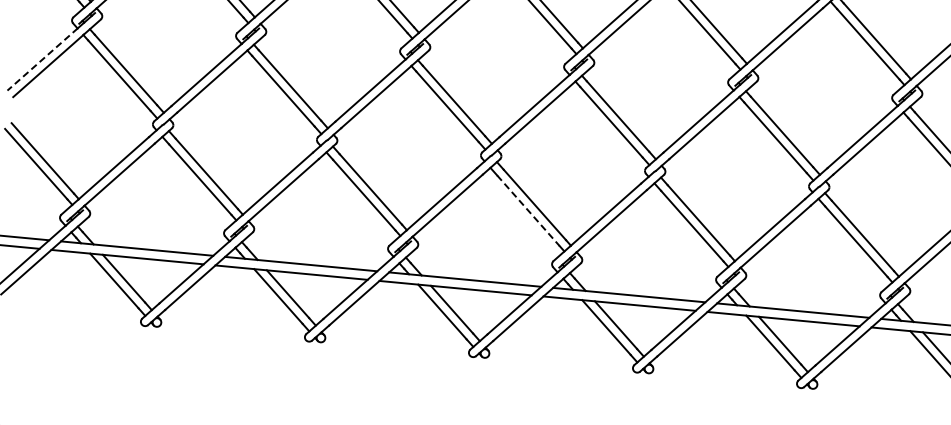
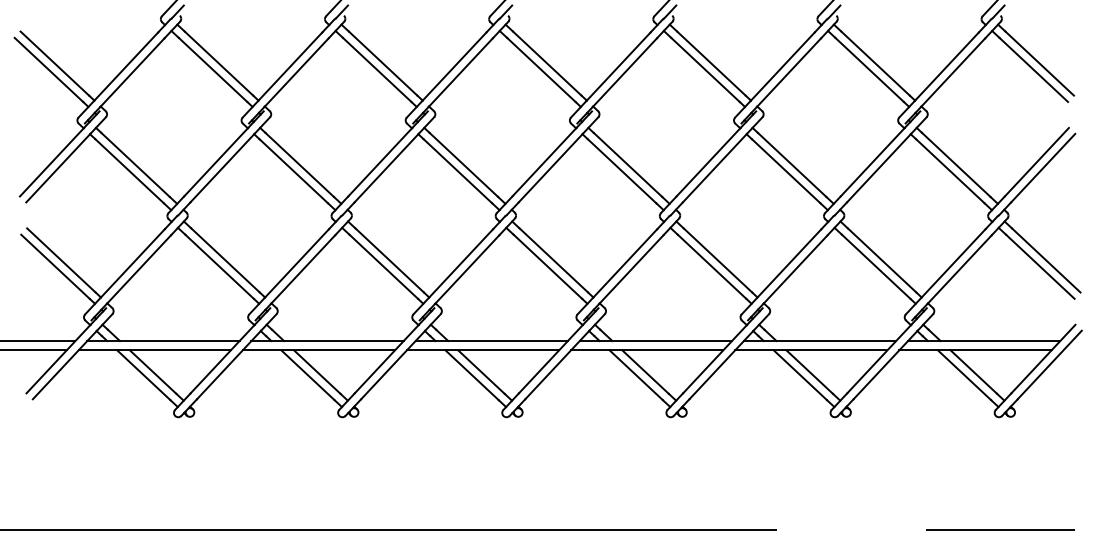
line: (43, 59) -> (52, 162), dashed -> solid
line: (527, 210) -> (547, 266), dashed -> solid

